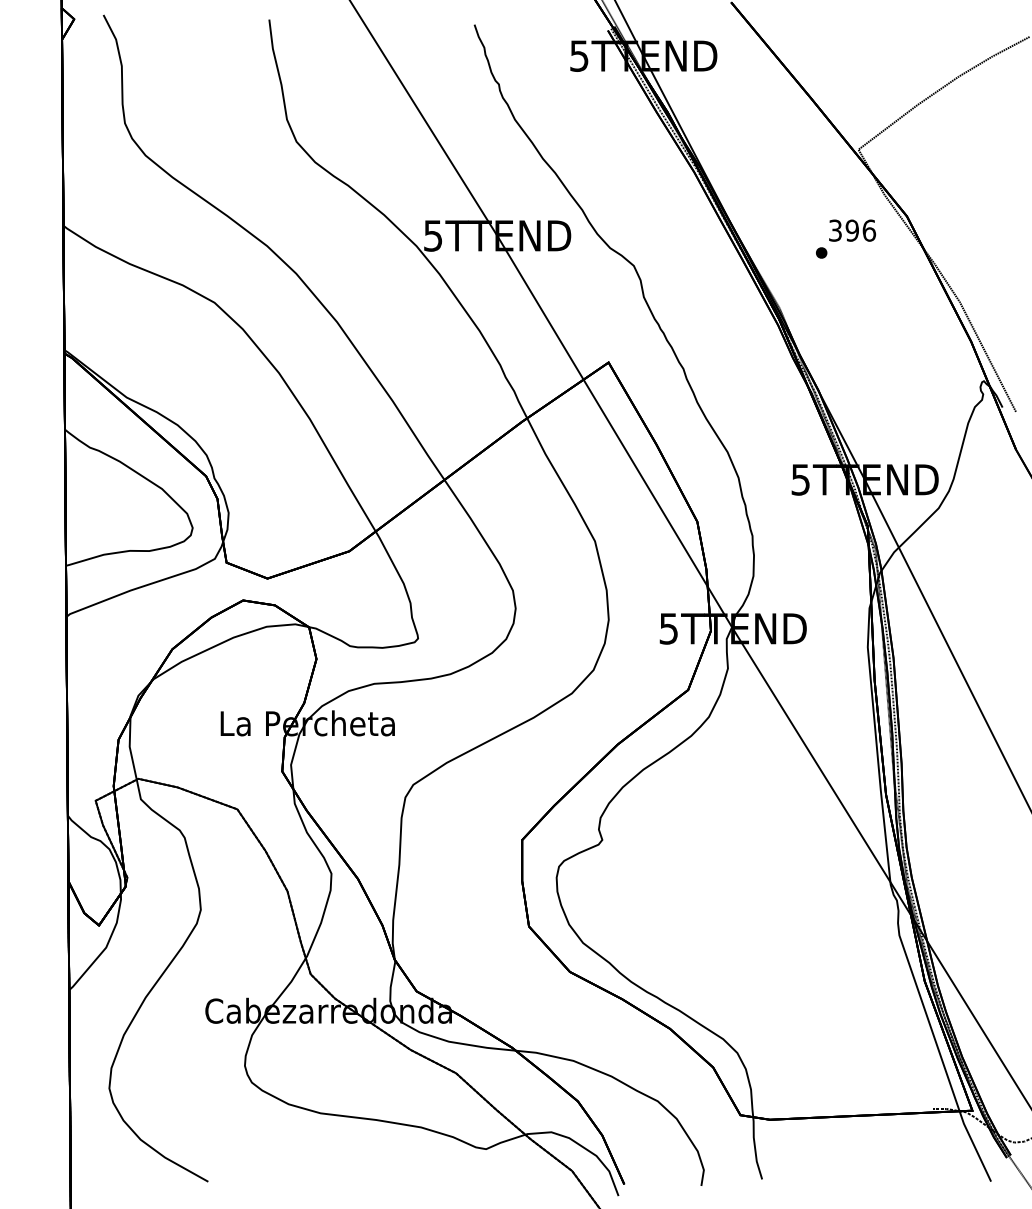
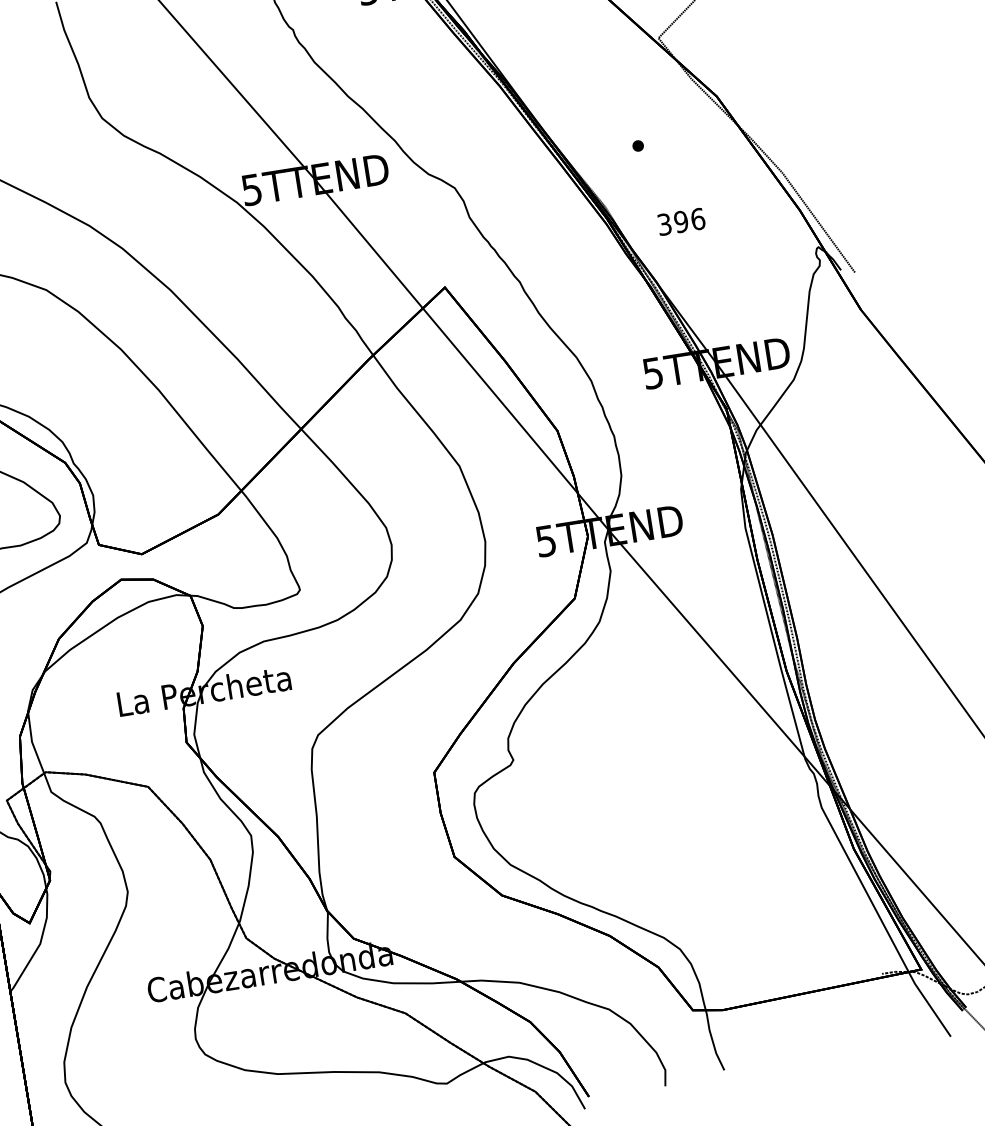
text: (852, 230) -> (681, 221), moved

